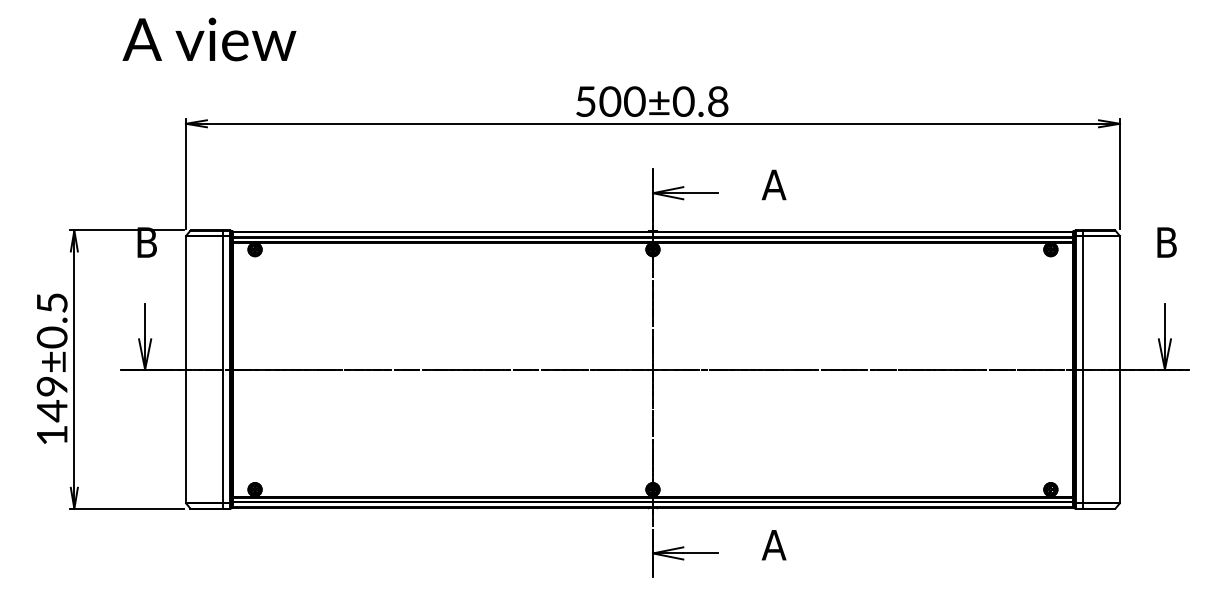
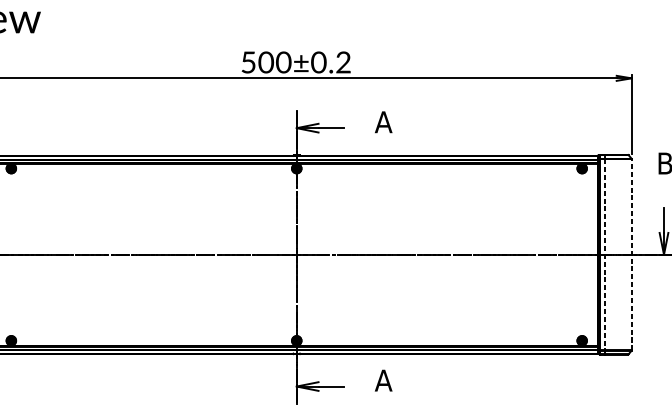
text: (718, 102) -> (343, 63), 500±0.8 -> 500±0.2
line: (1119, 369) -> (631, 254), solid -> dashed
line: (1082, 370) -> (604, 255), solid -> dashed

